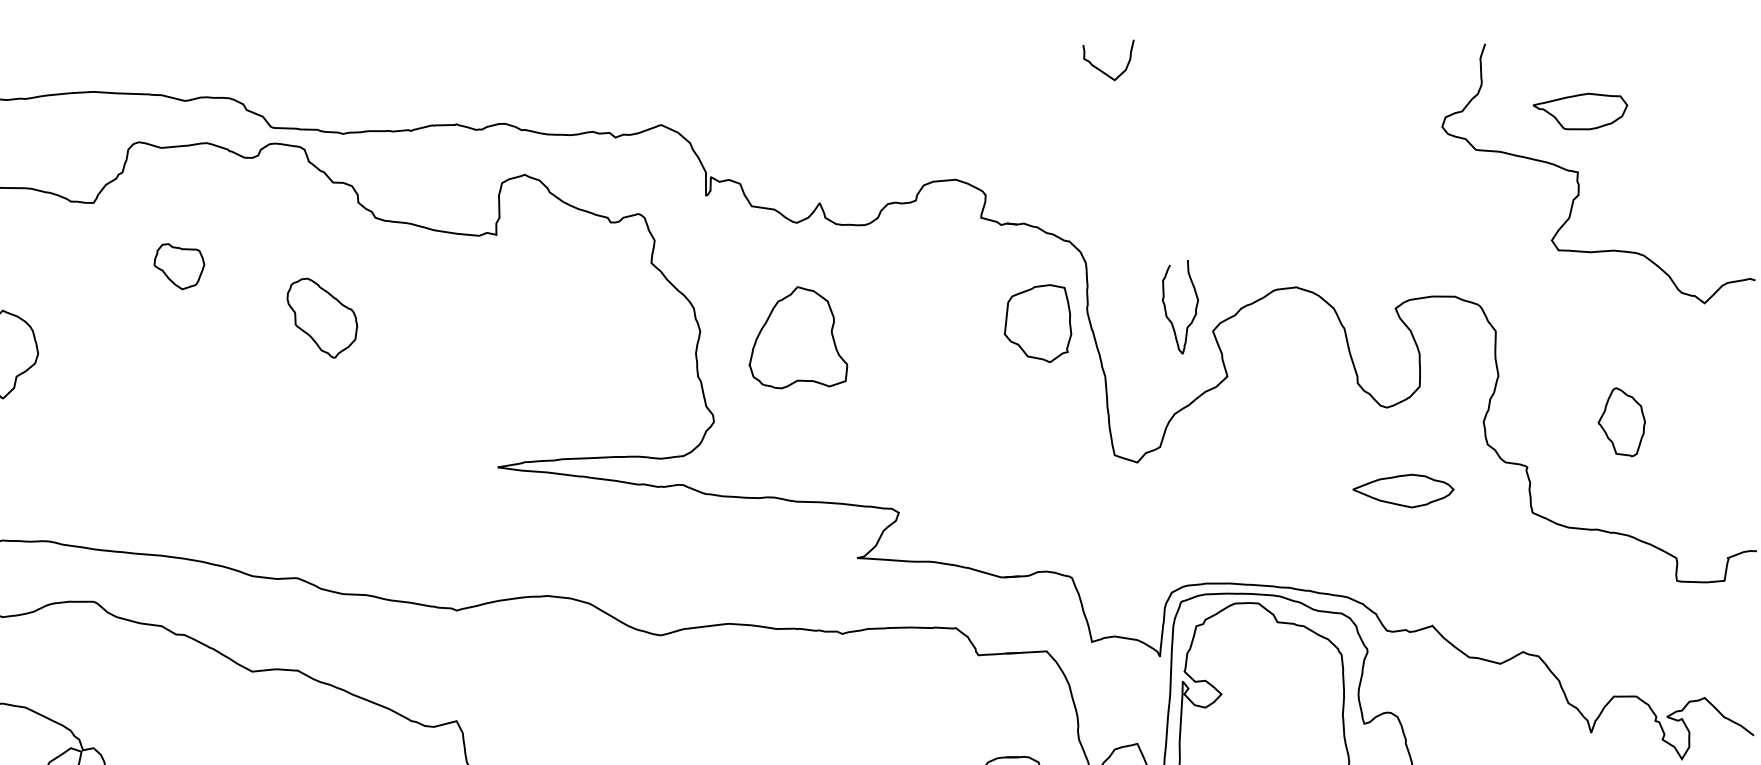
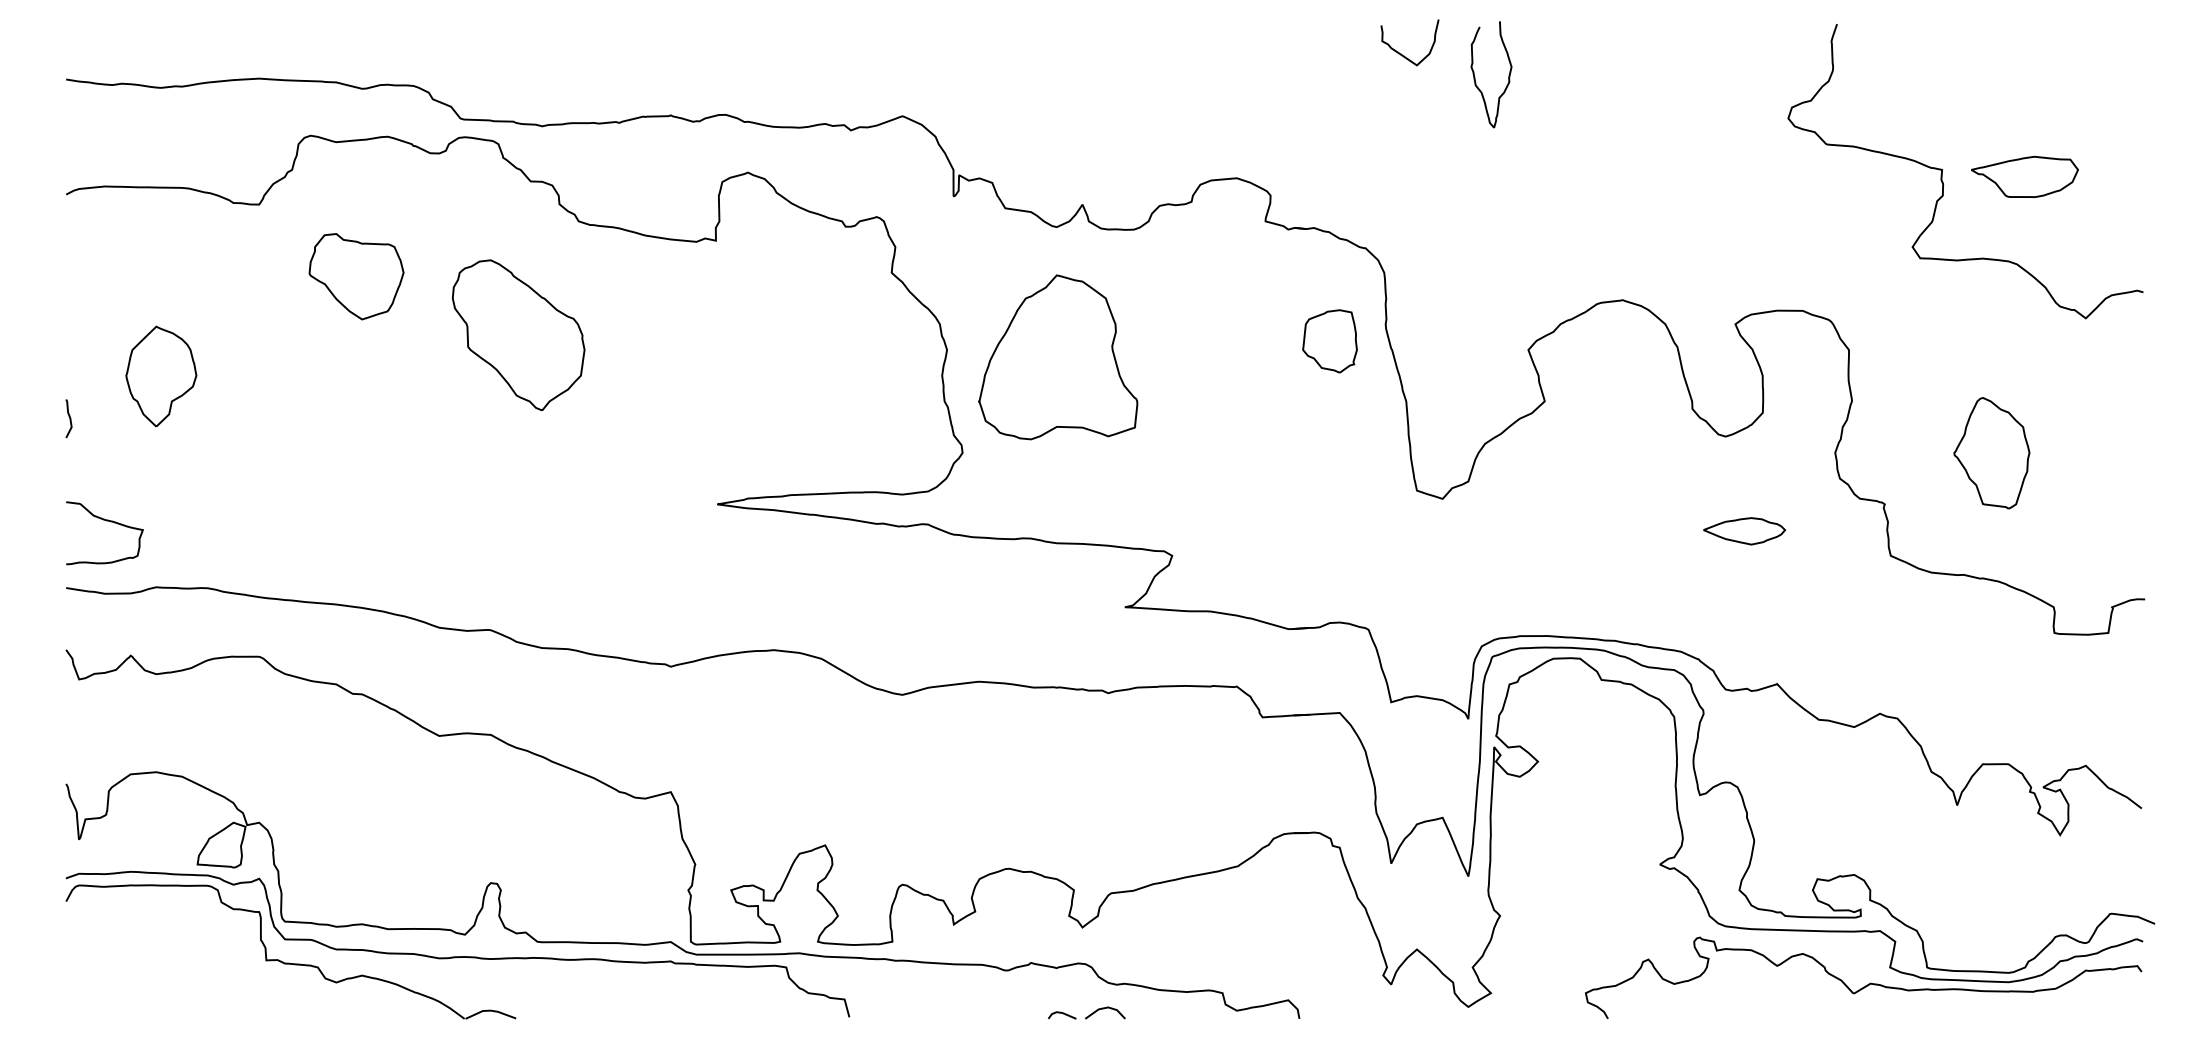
part: (1580, 111) -> (2024, 176), moved
part: (179, 266) -> (356, 276), size x1.67
curve: (1166, 308) -> (1475, 76), moved
part: (322, 318) -> (518, 335), size x1.67
part: (1037, 323) -> (1329, 341), size x0.71
part: (798, 337) -> (1058, 357), size x1.43
part: (1621, 422) -> (1991, 453), size x1.43
part: (1403, 491) -> (1744, 531), size x0.71

